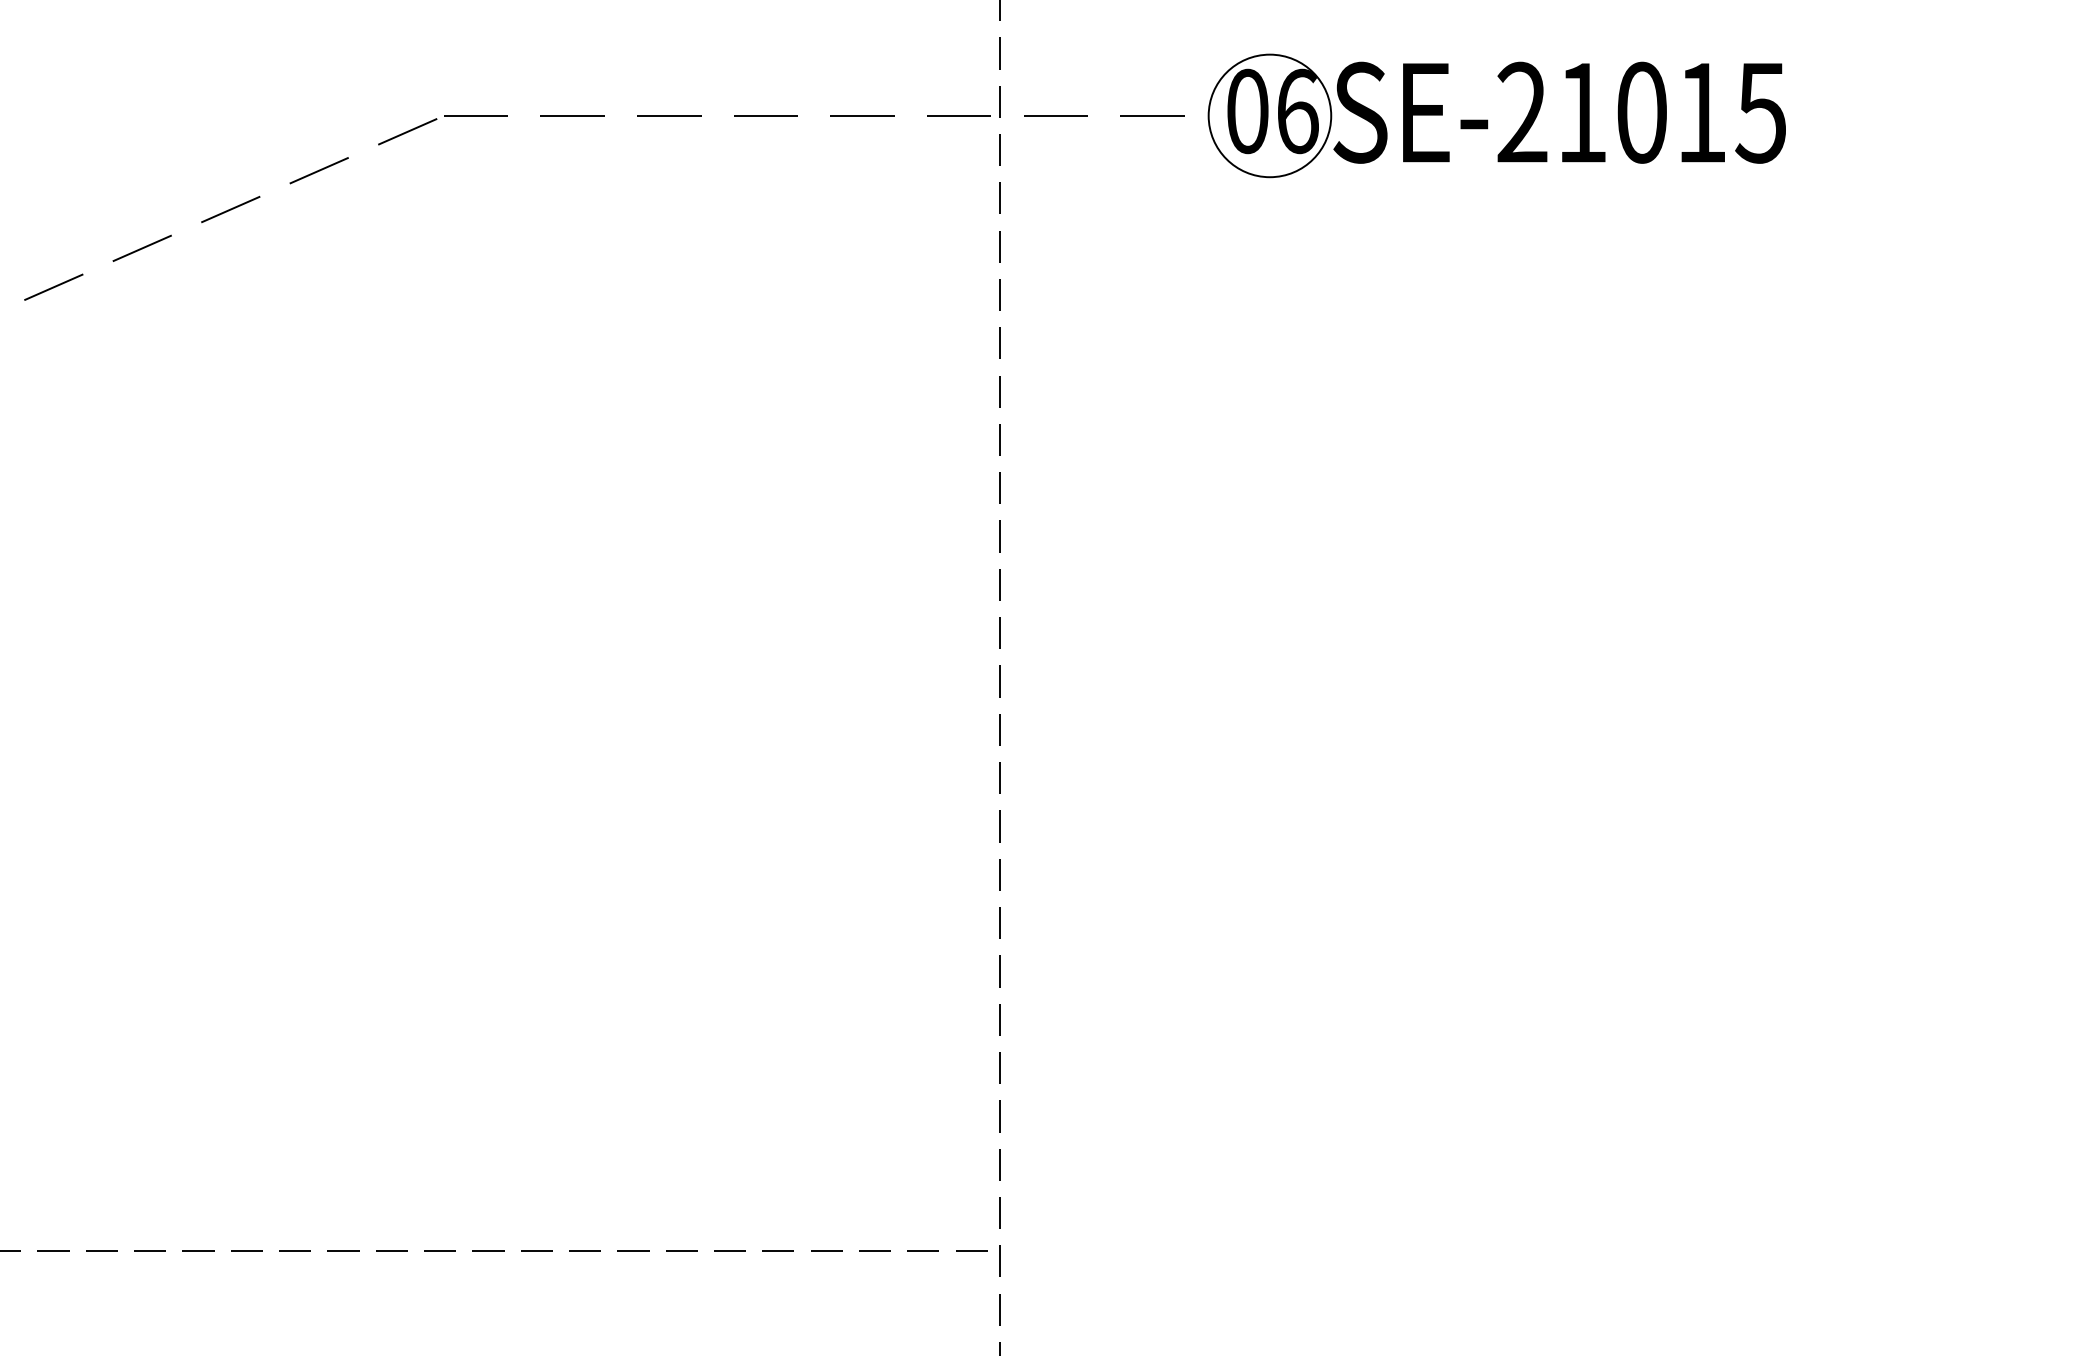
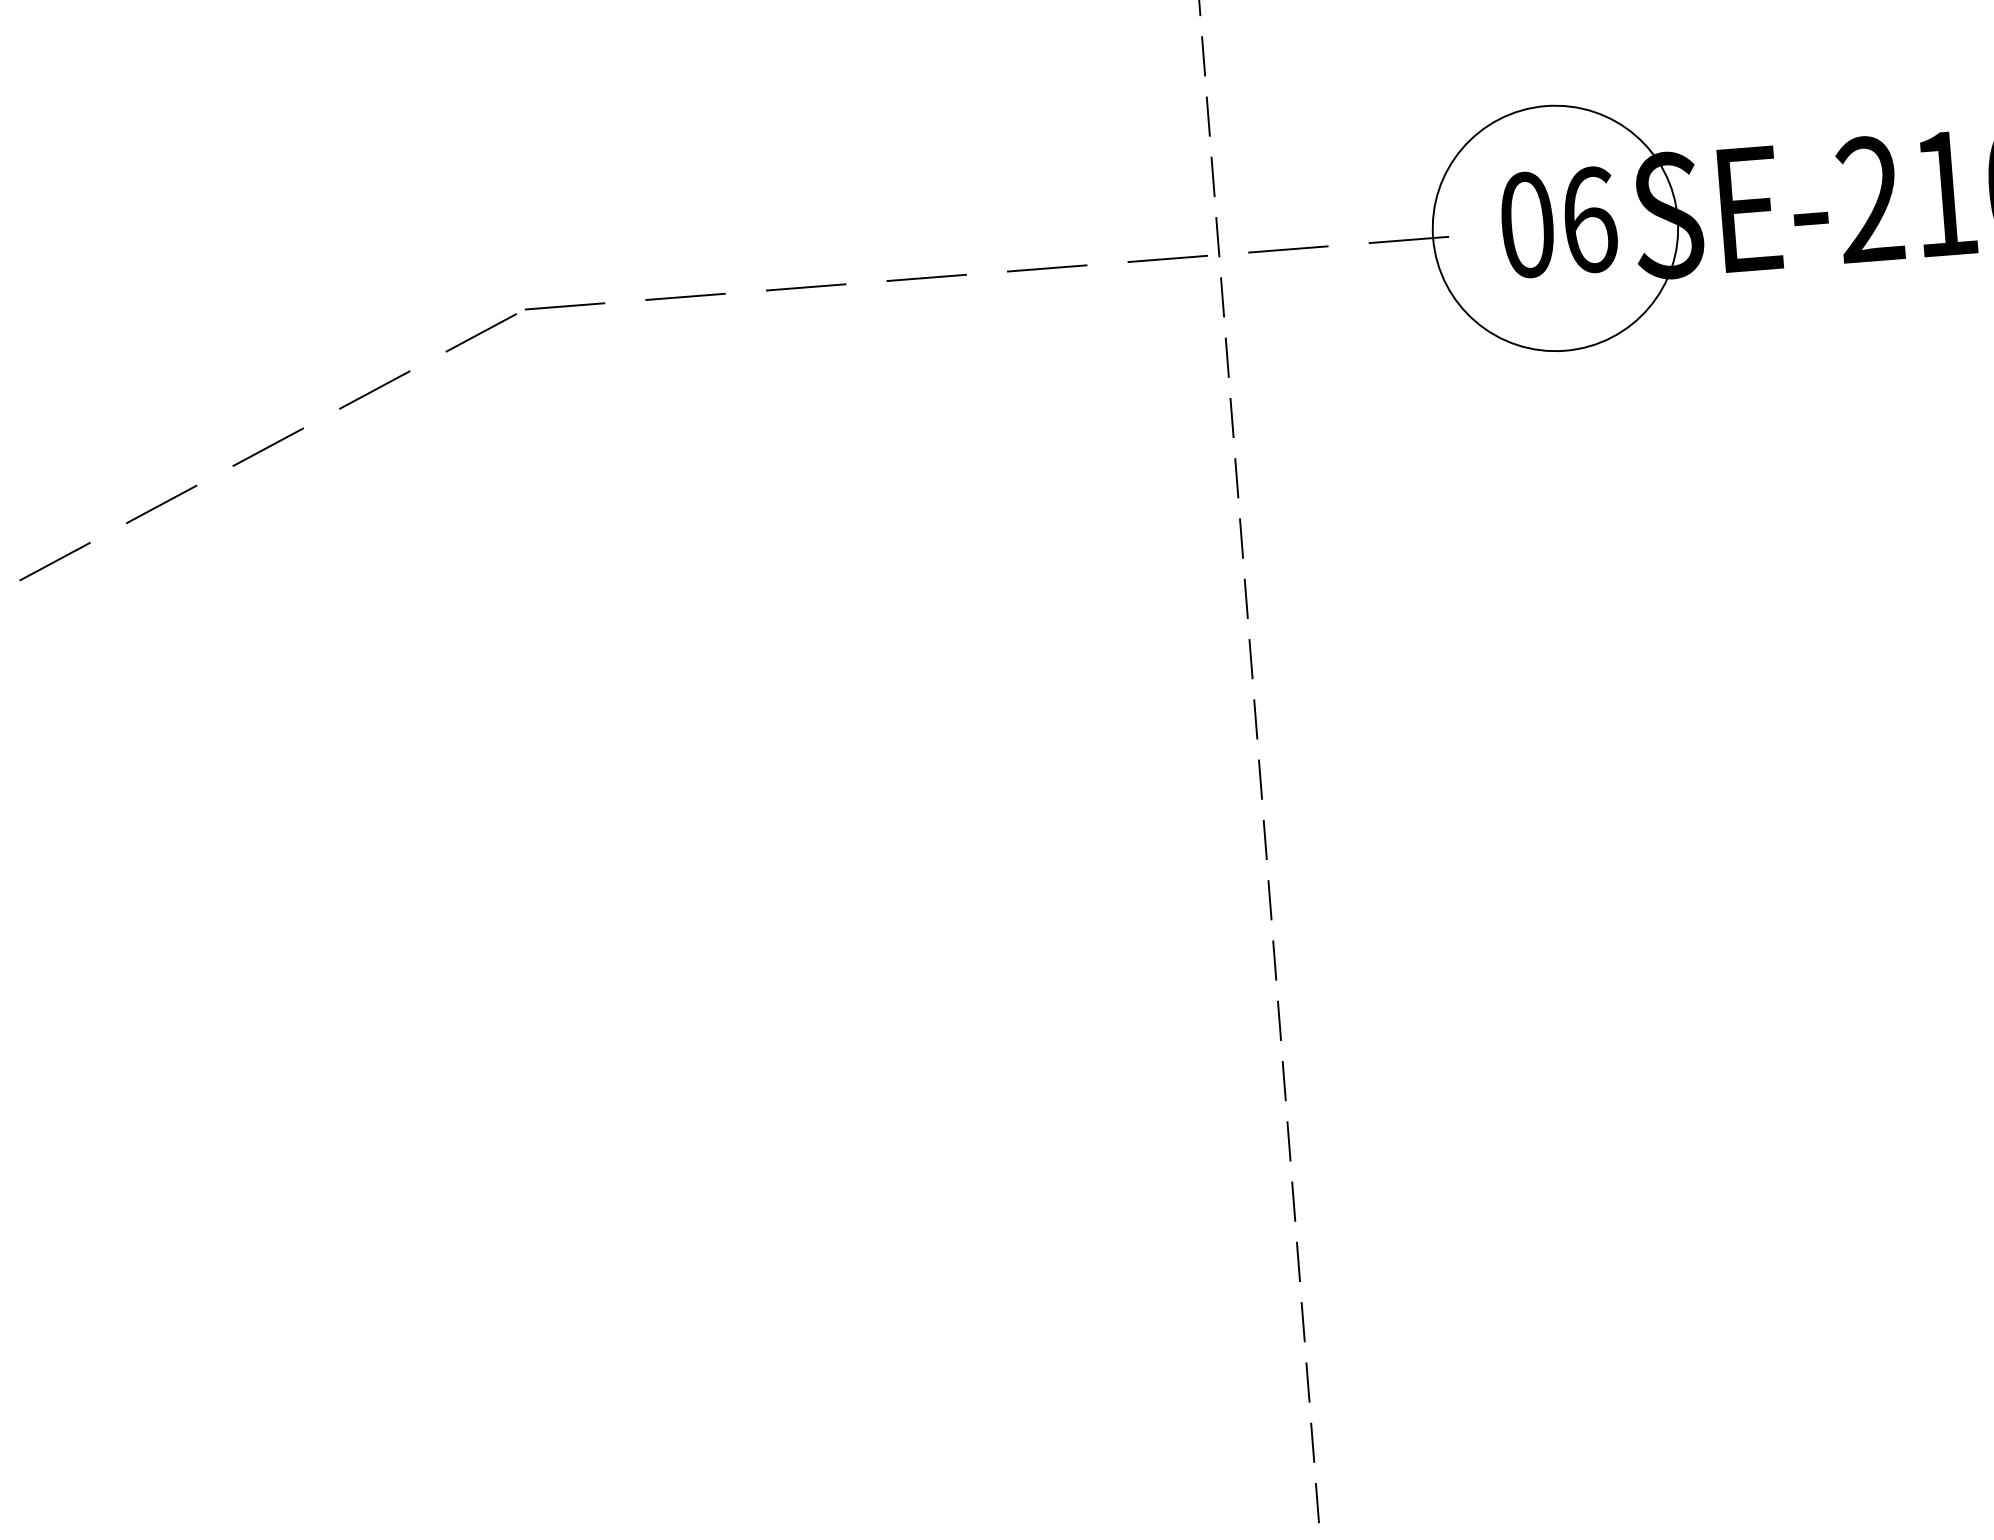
circle: (1269, 115) -> (1554, 227), size x1.6

